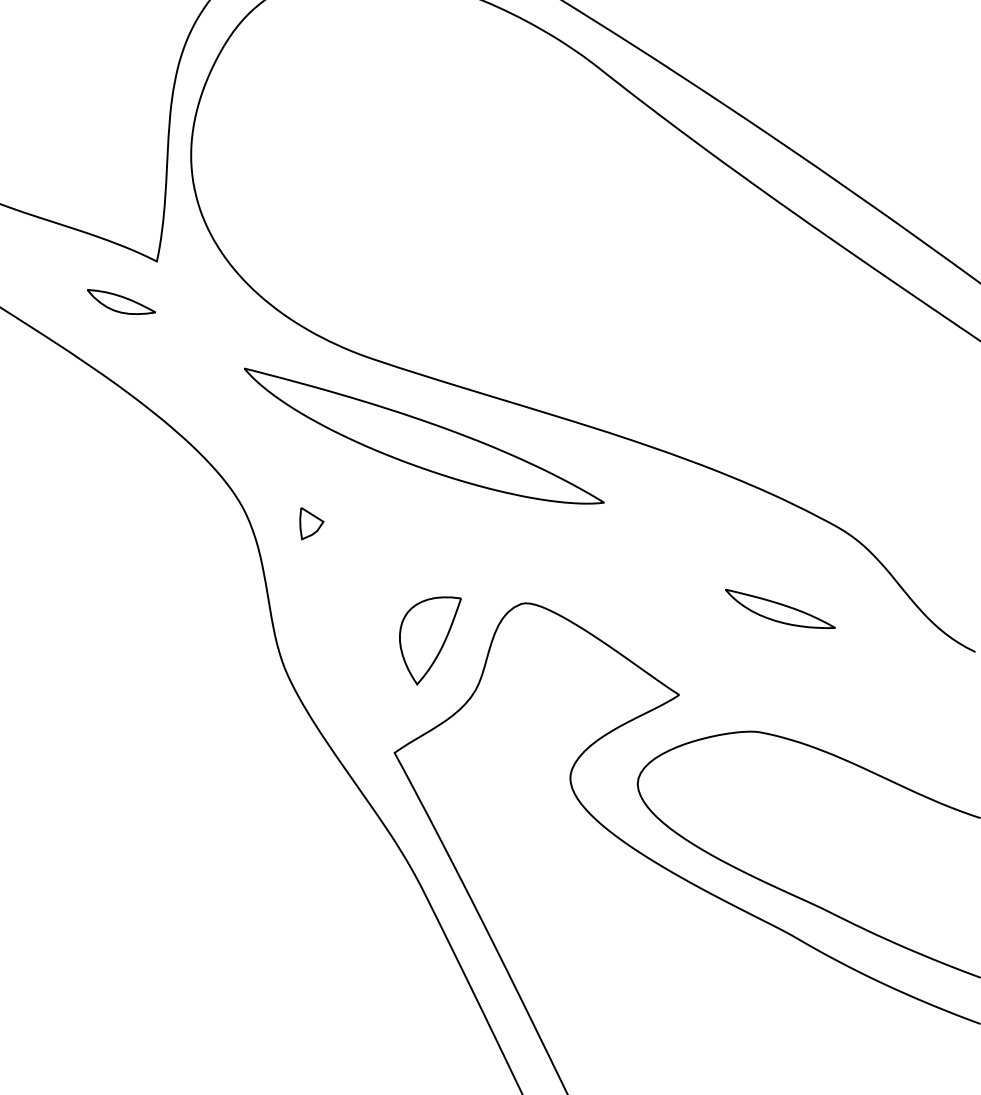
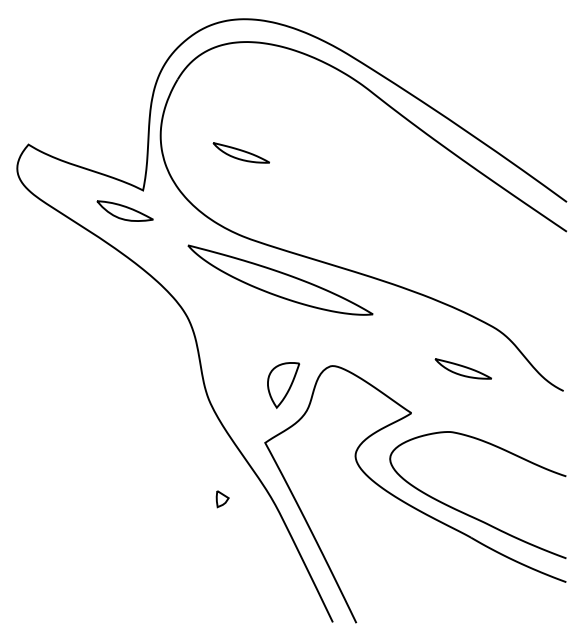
part: (346, 187) -> (240, 152), added
part: (120, 302) -> (124, 211), size x1.6
part: (311, 524) -> (222, 499), moved

